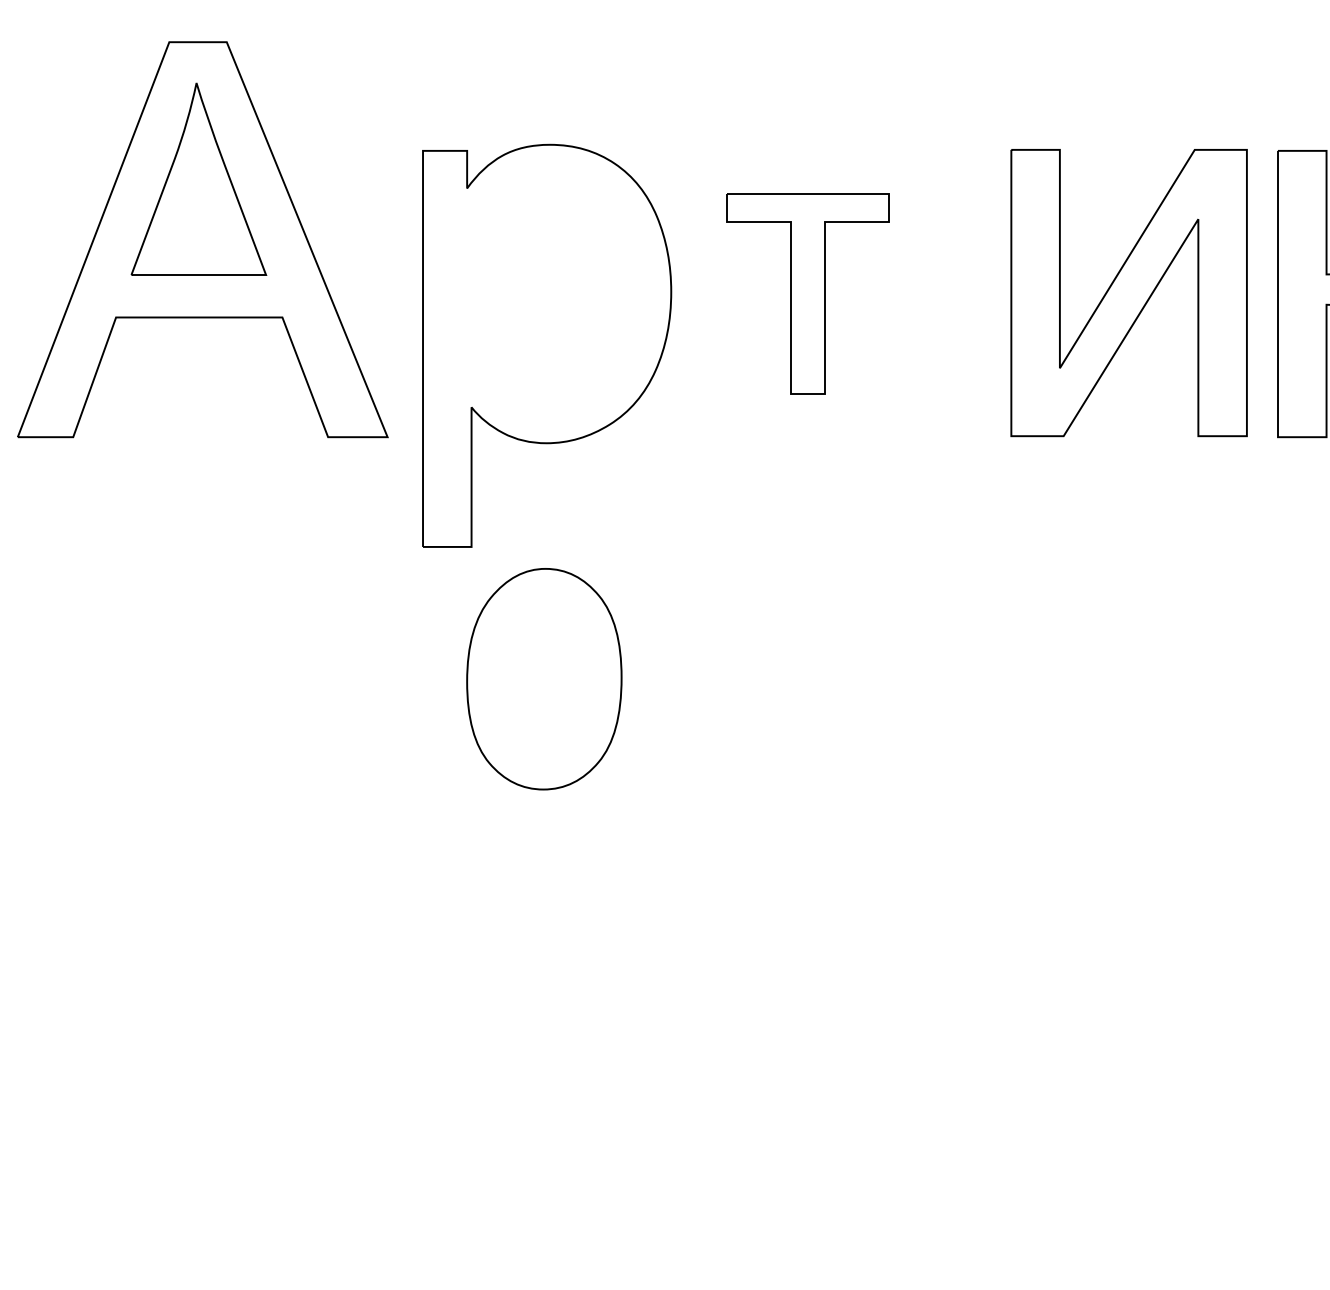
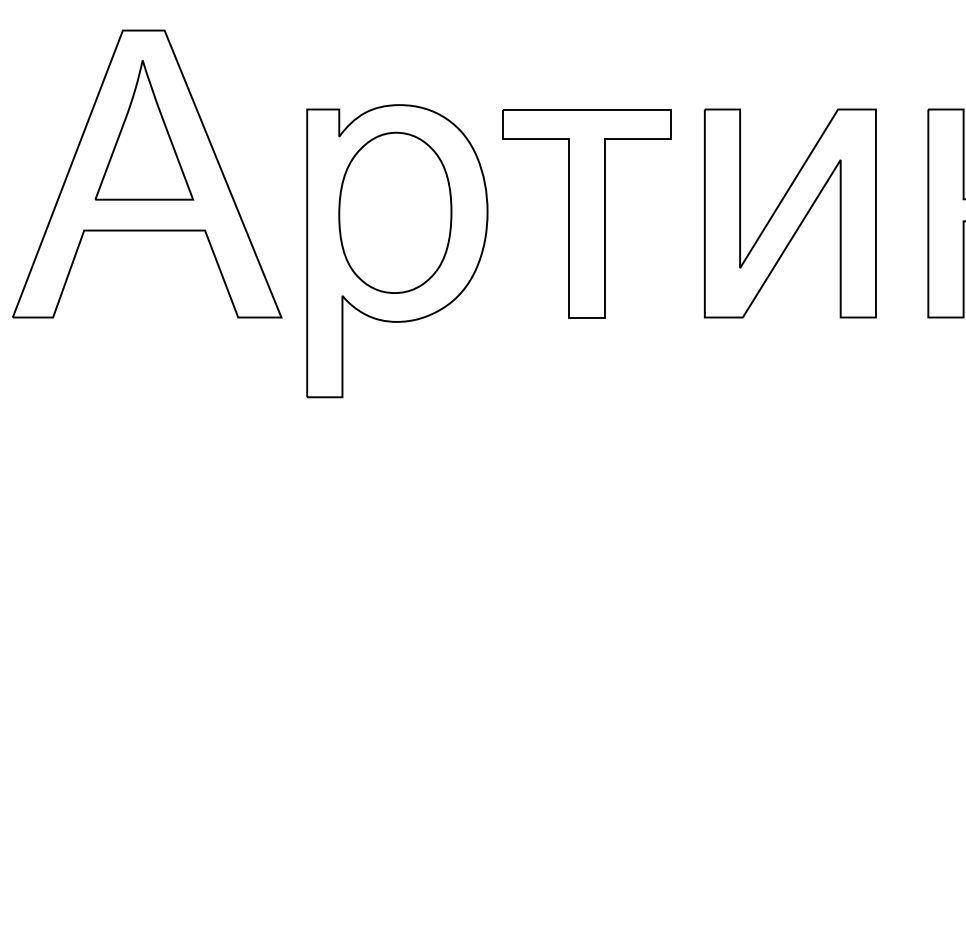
part: (807, 293) -> (586, 213), size x1.43
part: (1128, 293) -> (789, 213), moved
part: (544, 679) -> (395, 213), moved

